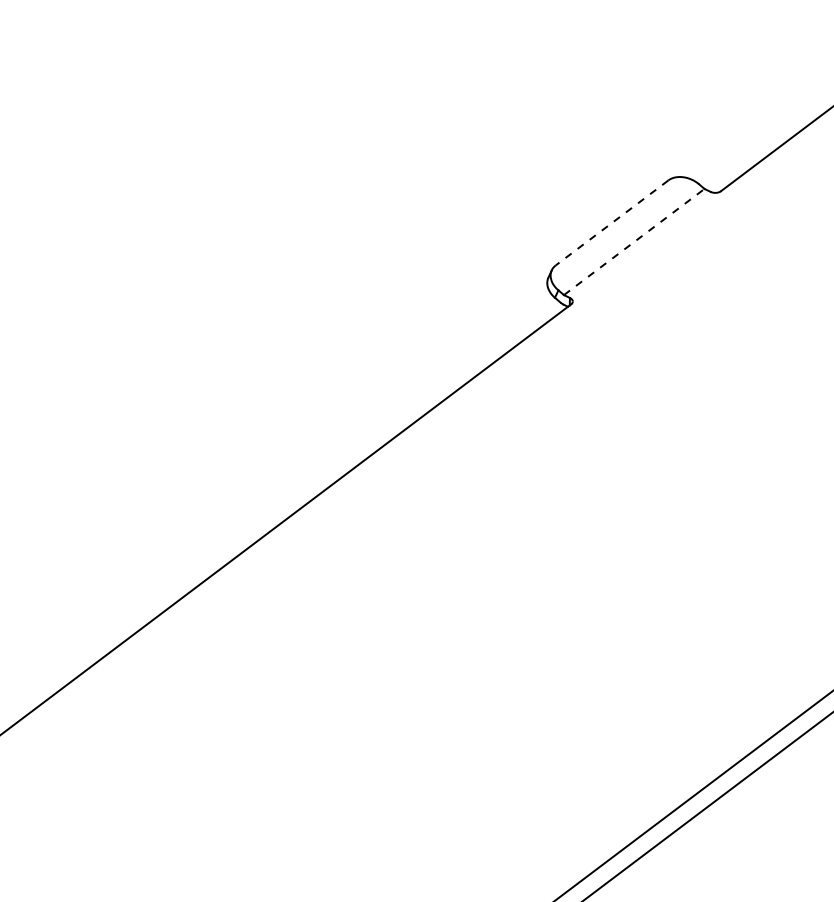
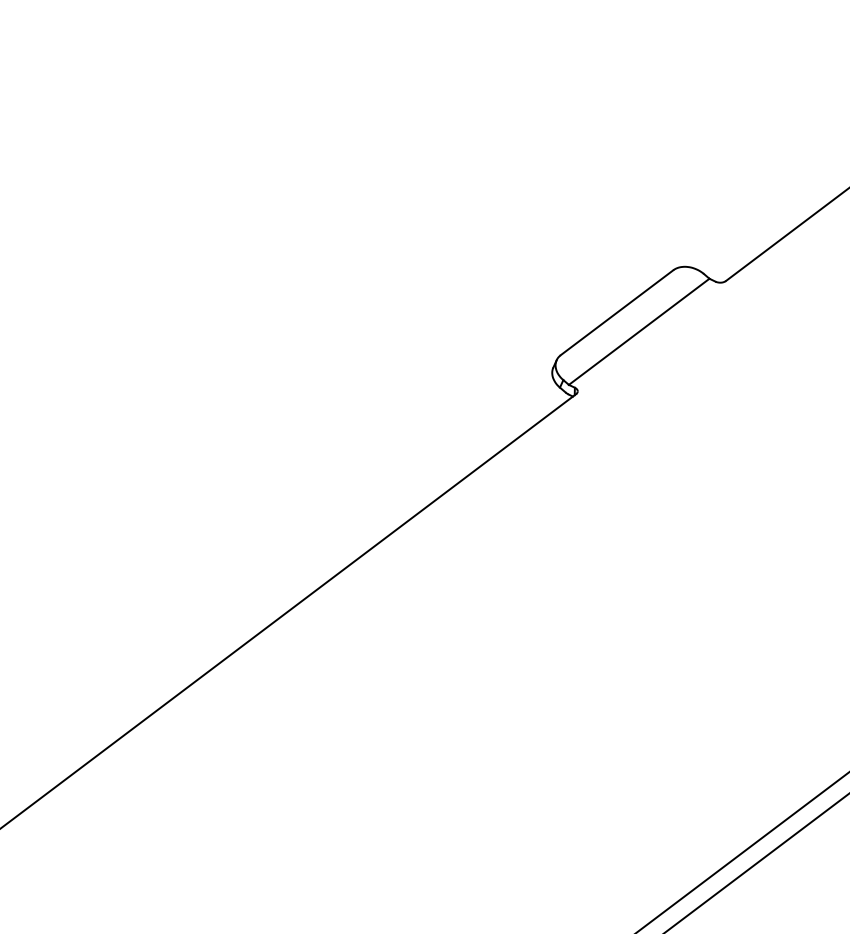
line: (611, 223) -> (616, 313), dashed -> solid
line: (634, 241) -> (639, 331), dashed -> solid

